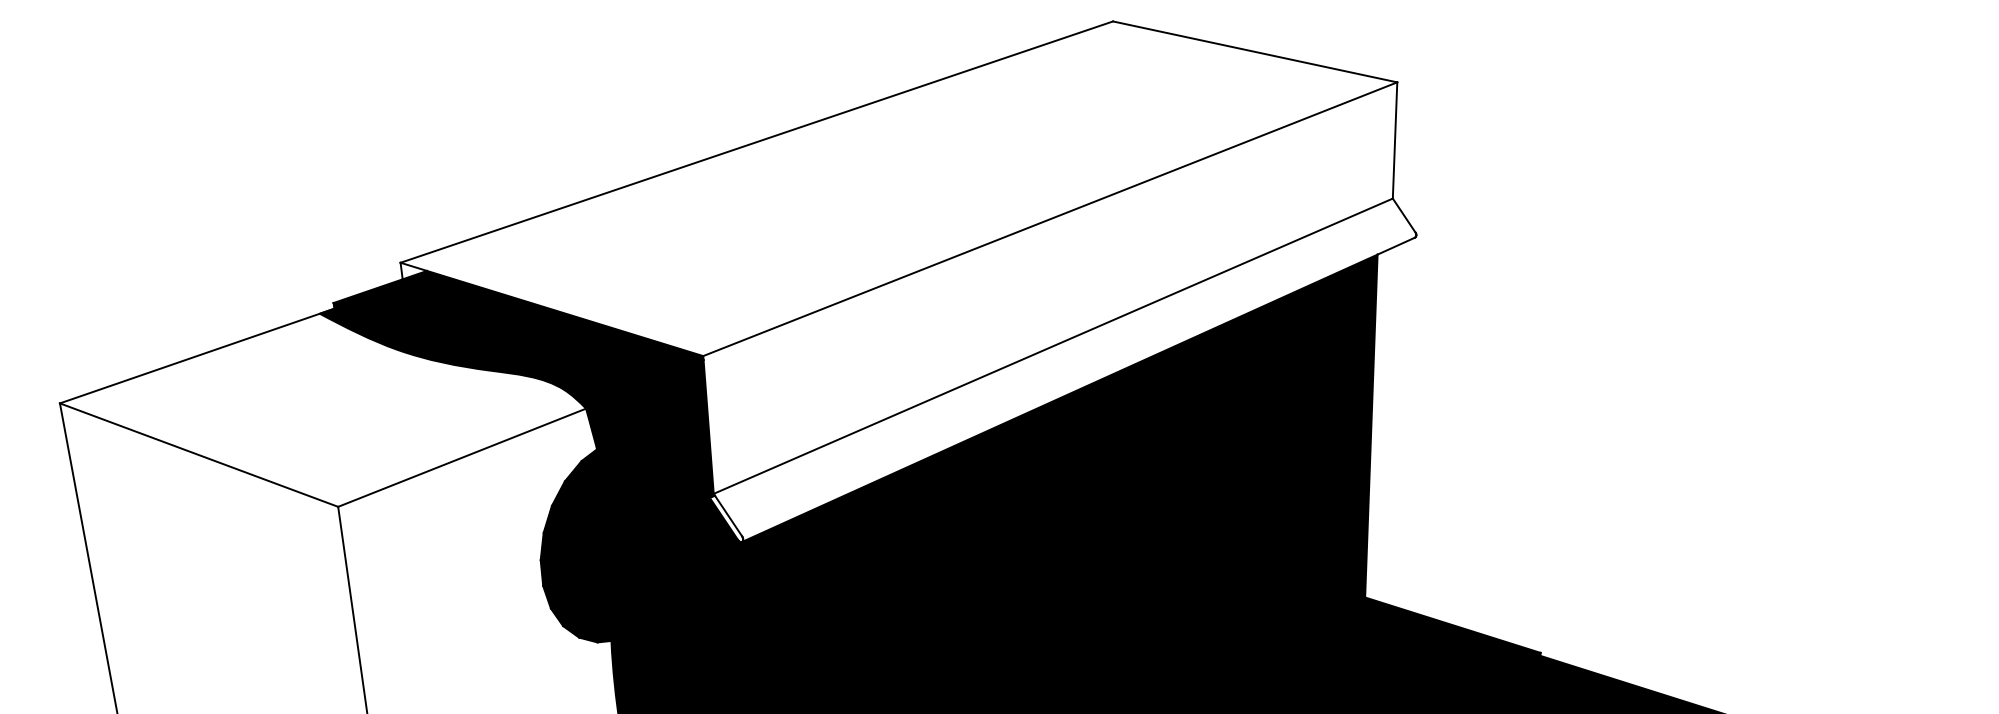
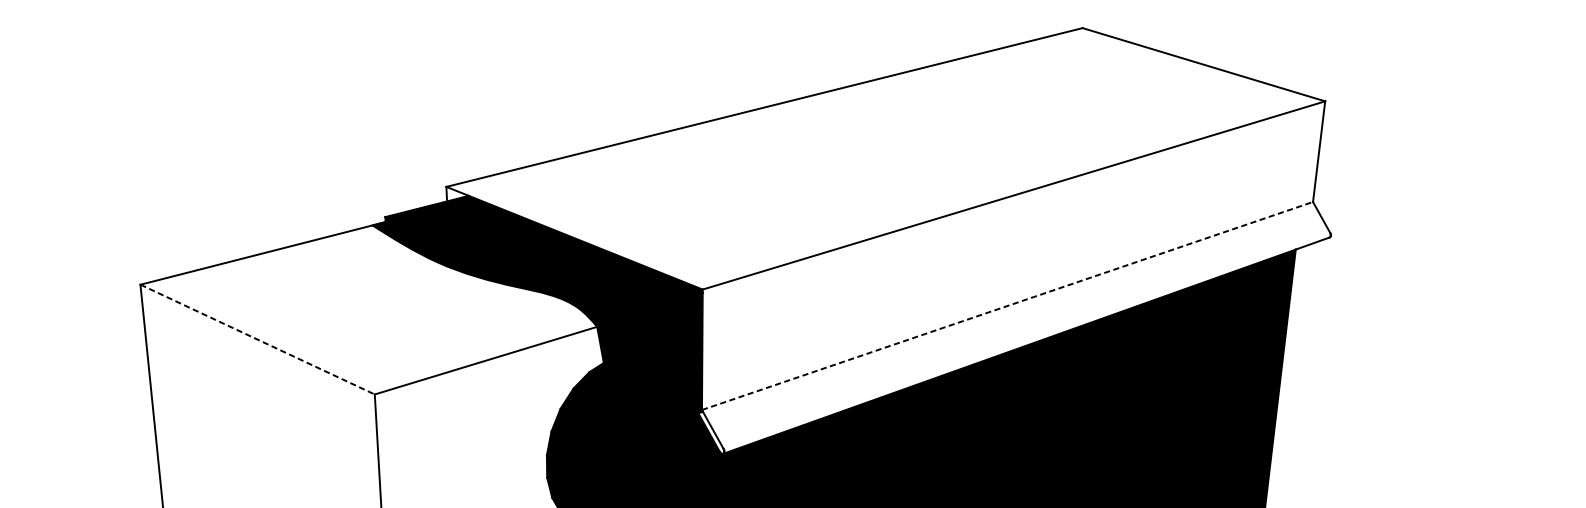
line: (1053, 346) -> (1007, 306), solid -> dashed
line: (199, 455) -> (257, 339), solid -> dashed

